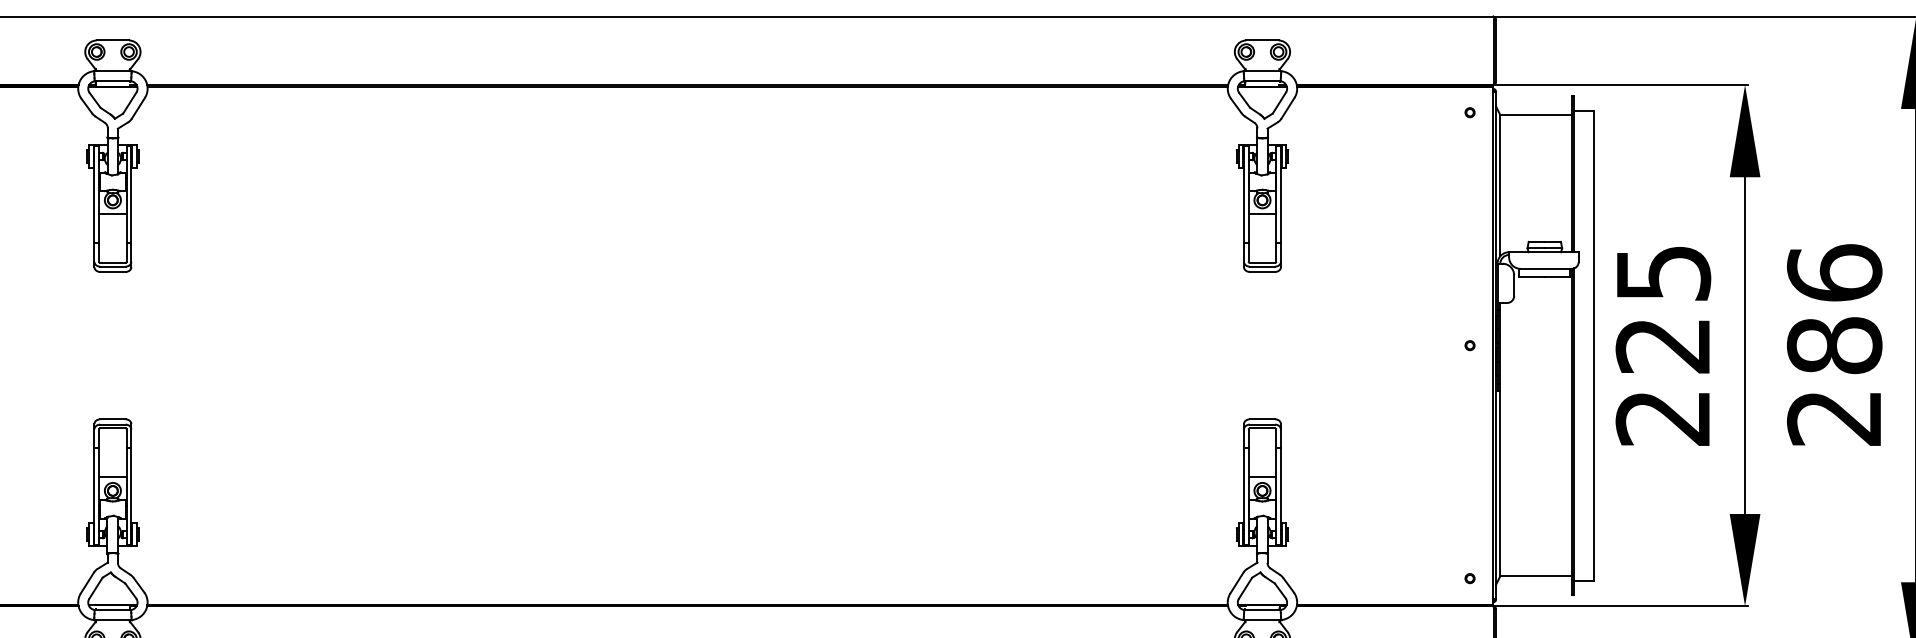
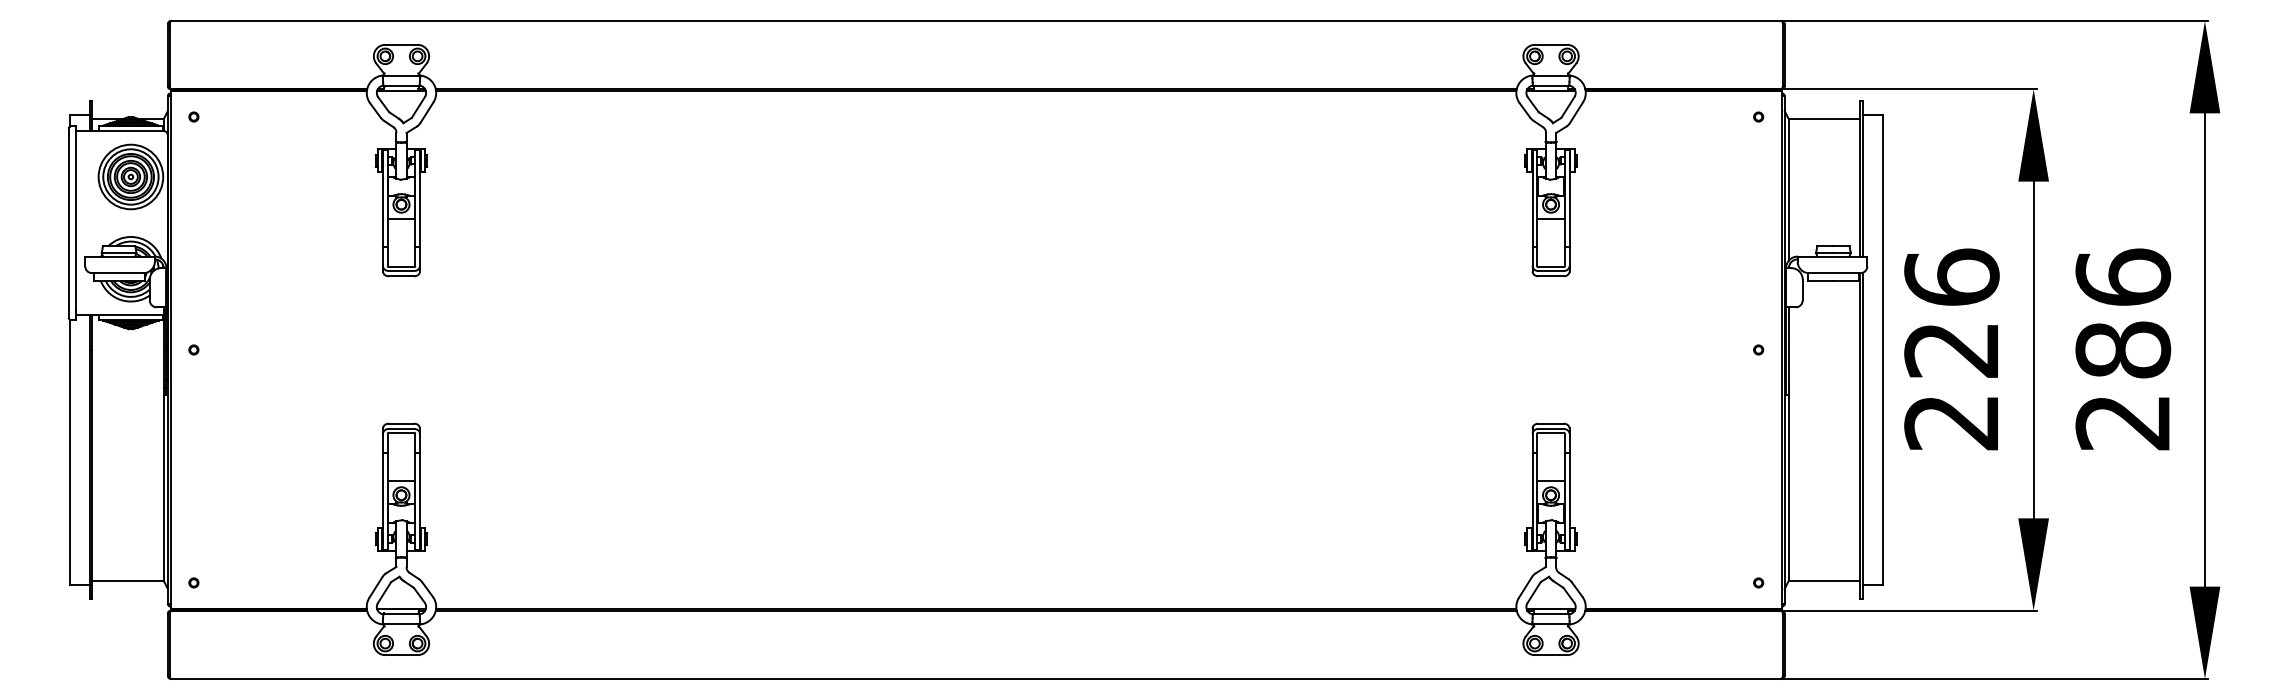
text: (1662, 272) -> (1951, 276), 225 -> 226

